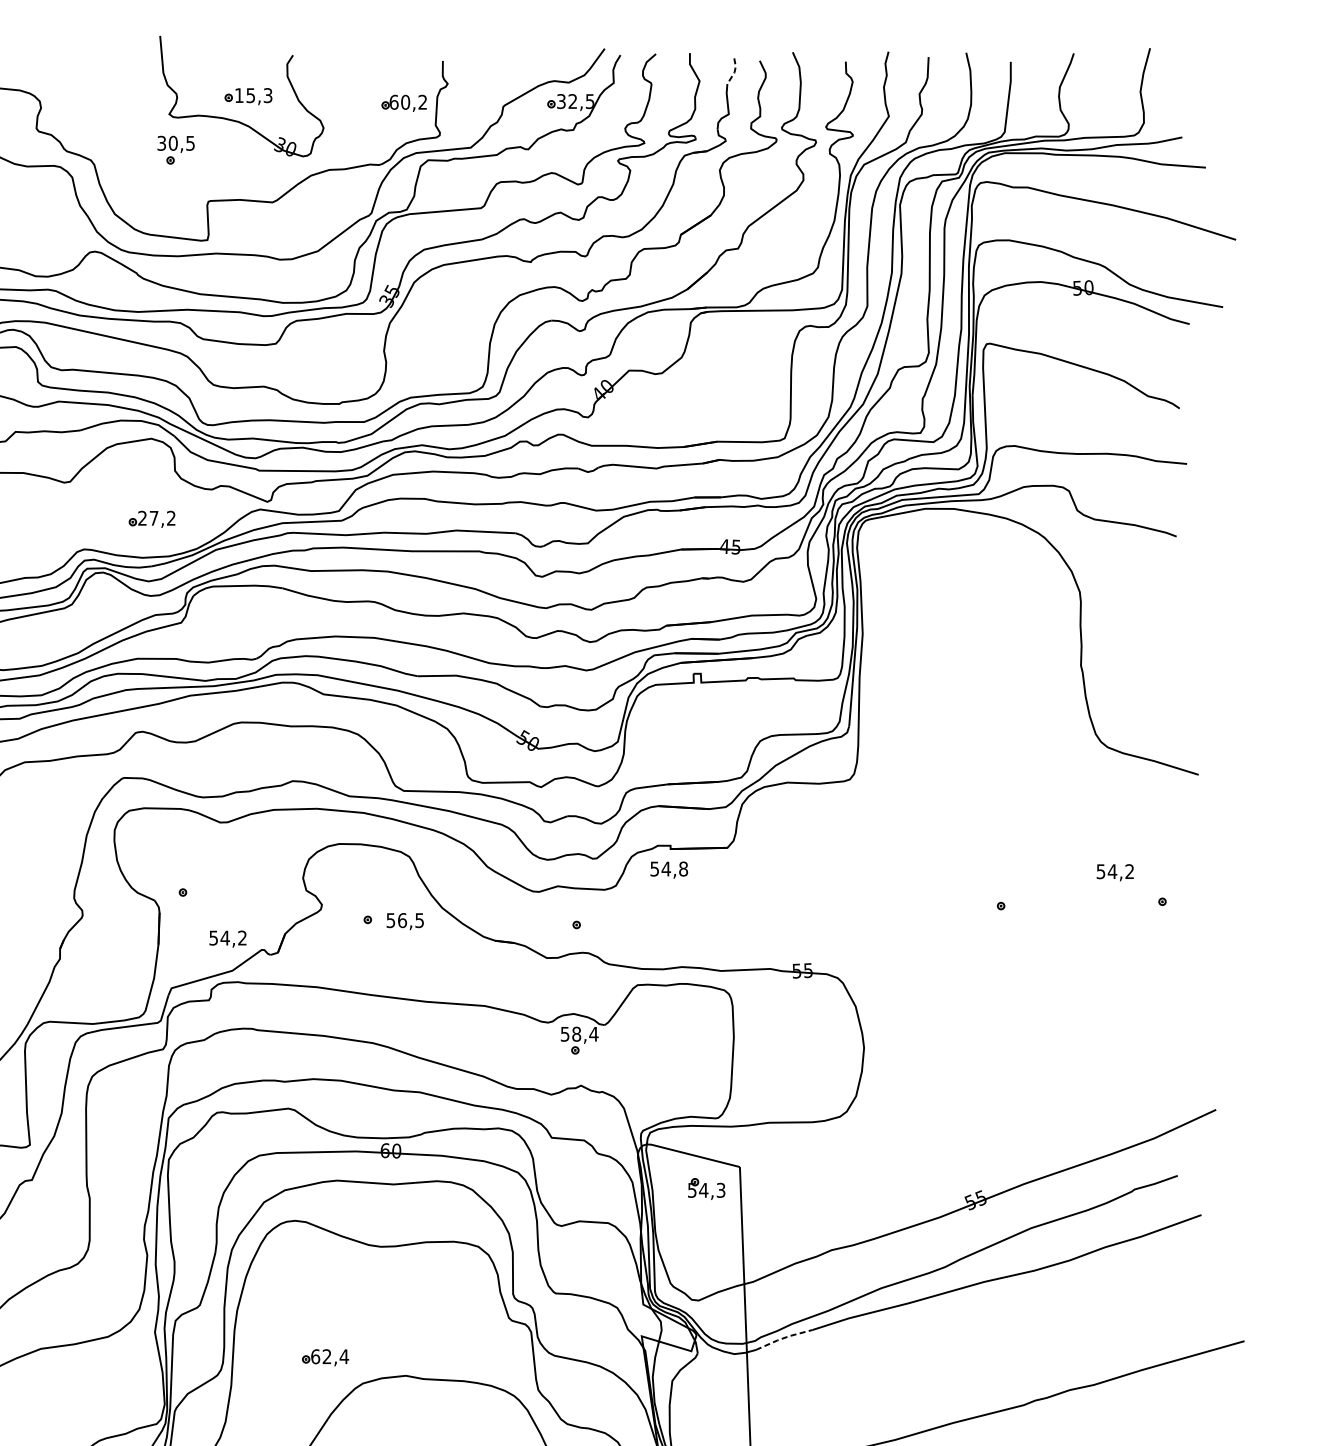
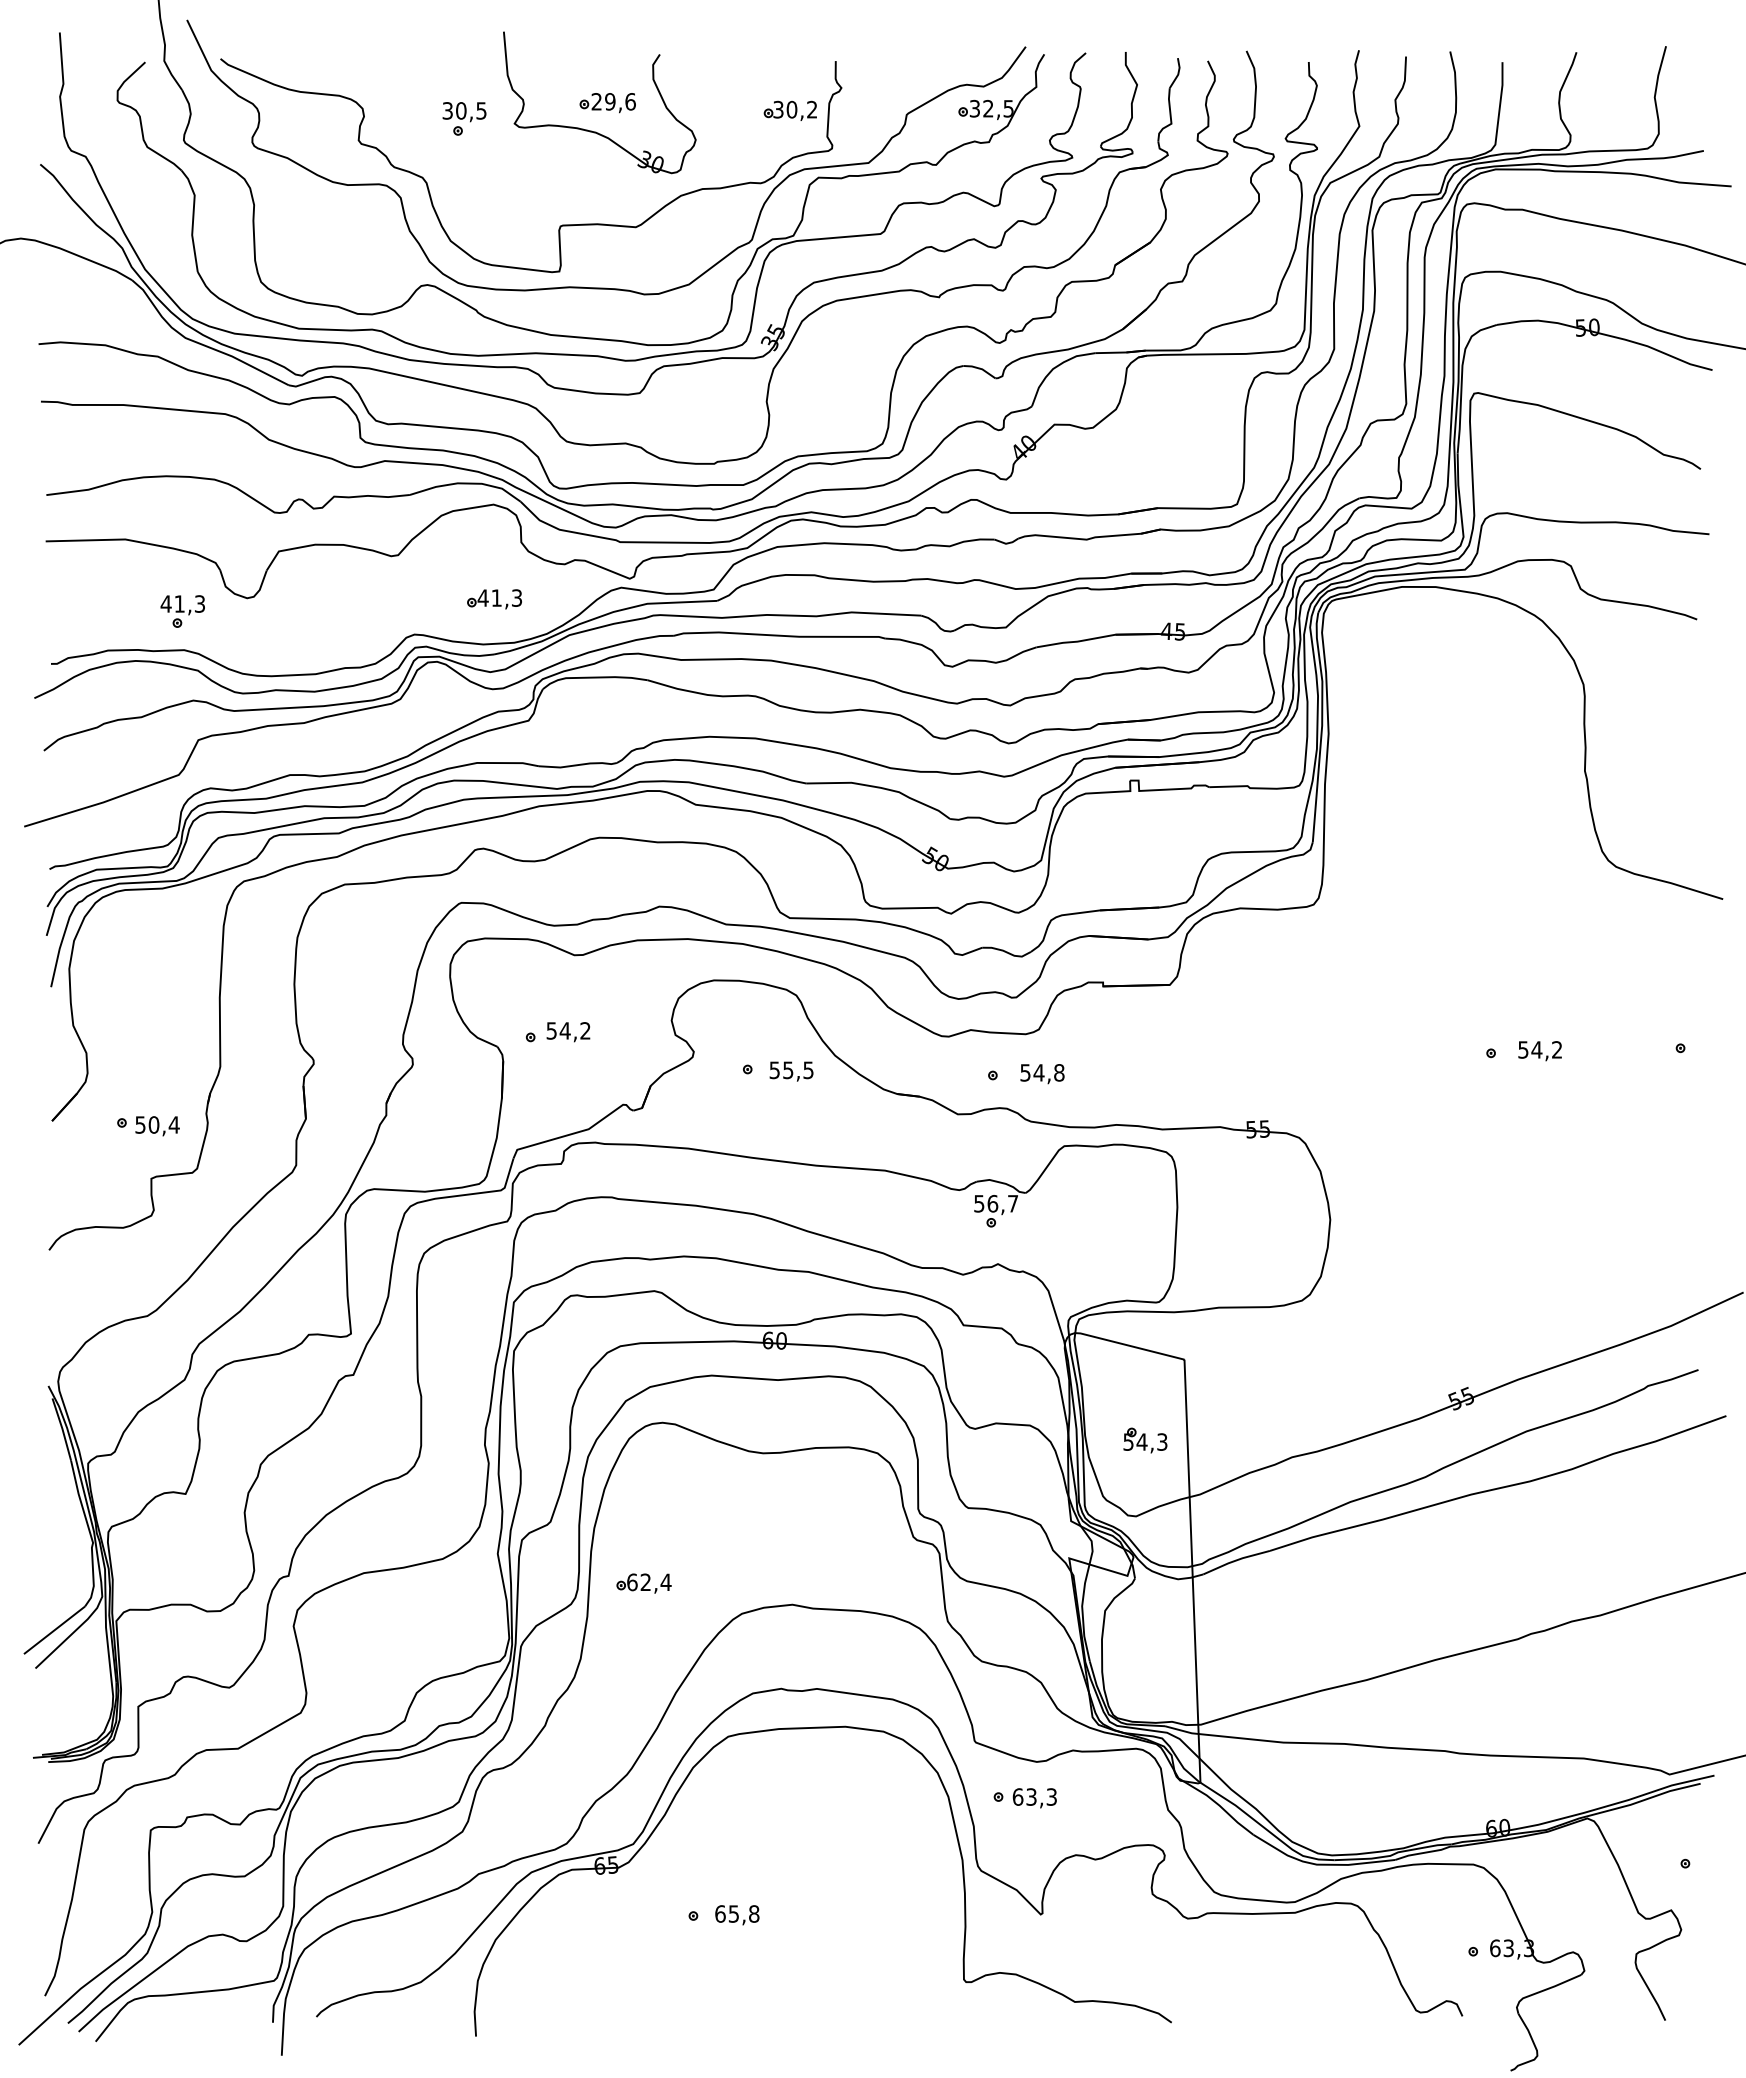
line: (734, 71) -> (1178, 73), dashed -> solid
text: (253, 95) -> (613, 101), 15,3 -> 29,6
text: (394, 102) -> (778, 109), 60,2 -> 30,2
part: (176, 149) -> (464, 118), moved
text: (156, 517) -> (499, 597), 27,2 -> 41,3
text: (669, 870) -> (1042, 1074), moved
text: (1114, 873) -> (1539, 1051), moved
text: (402, 920) -> (788, 1070), 56,5 -> 55,5
text: (228, 939) -> (568, 1032), moved
text: (584, 1034) -> (1002, 1203), 58,4 -> 56,7
part: (706, 1189) -> (1145, 1440), moved
line: (784, 1338) -> (1236, 1560), dashed -> solid
part: (325, 1357) -> (643, 1583), moved

